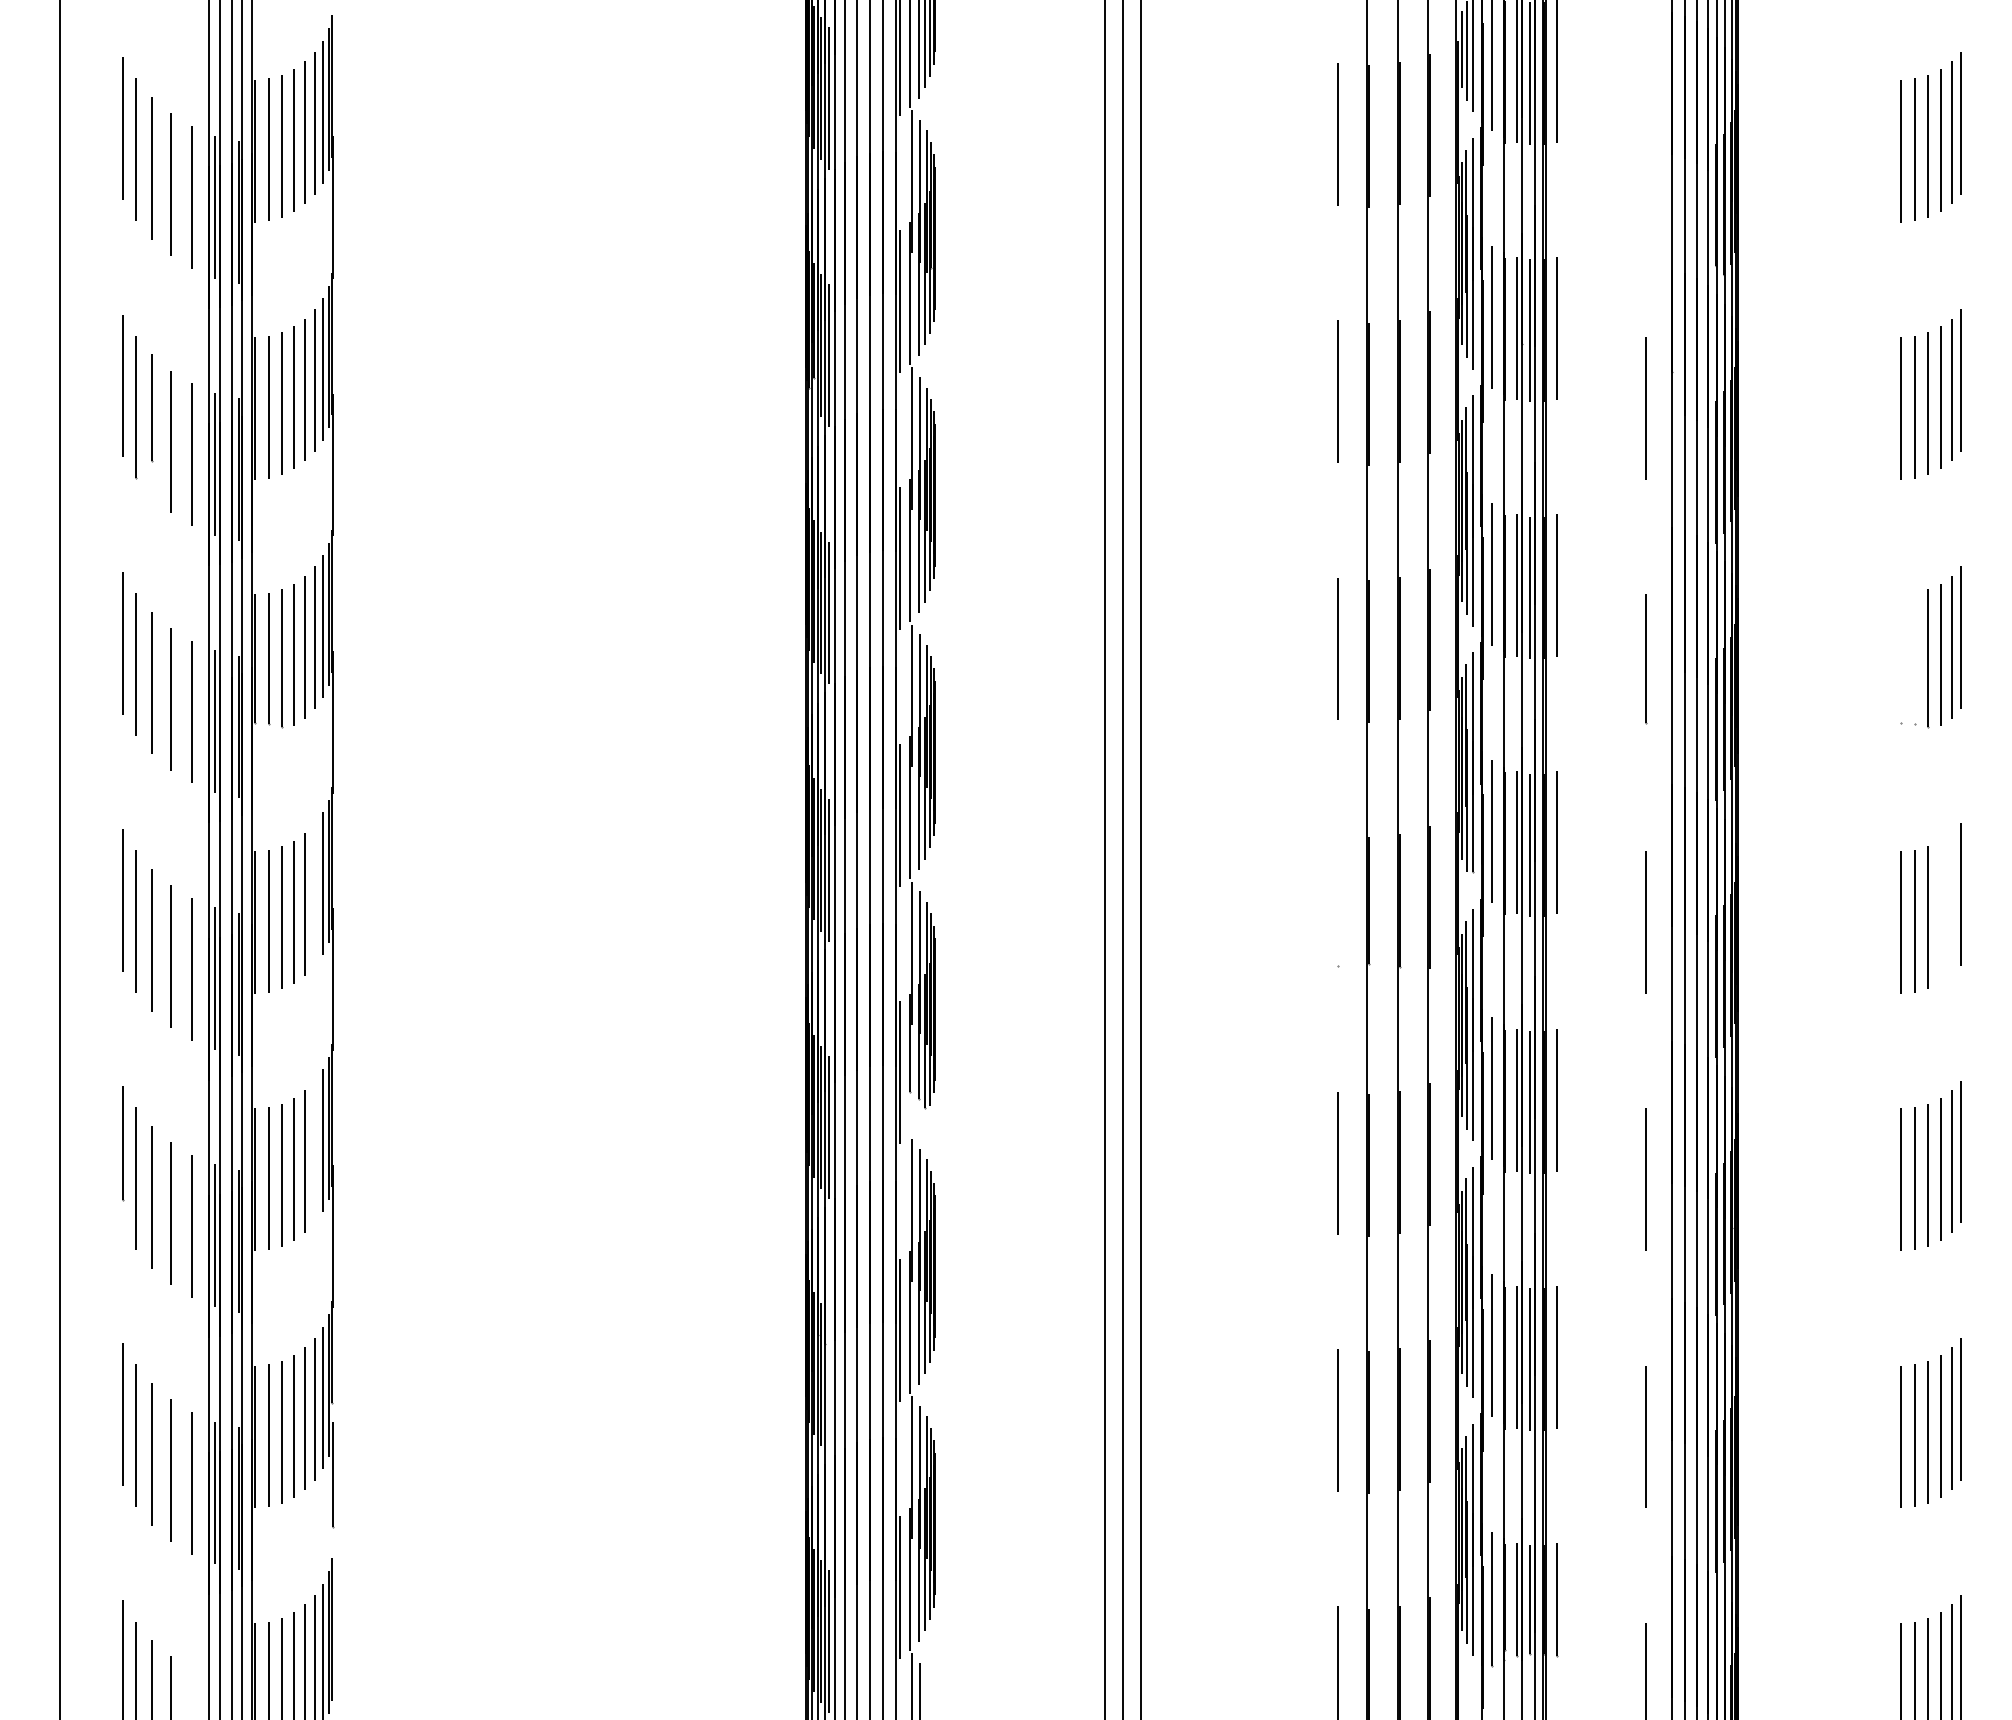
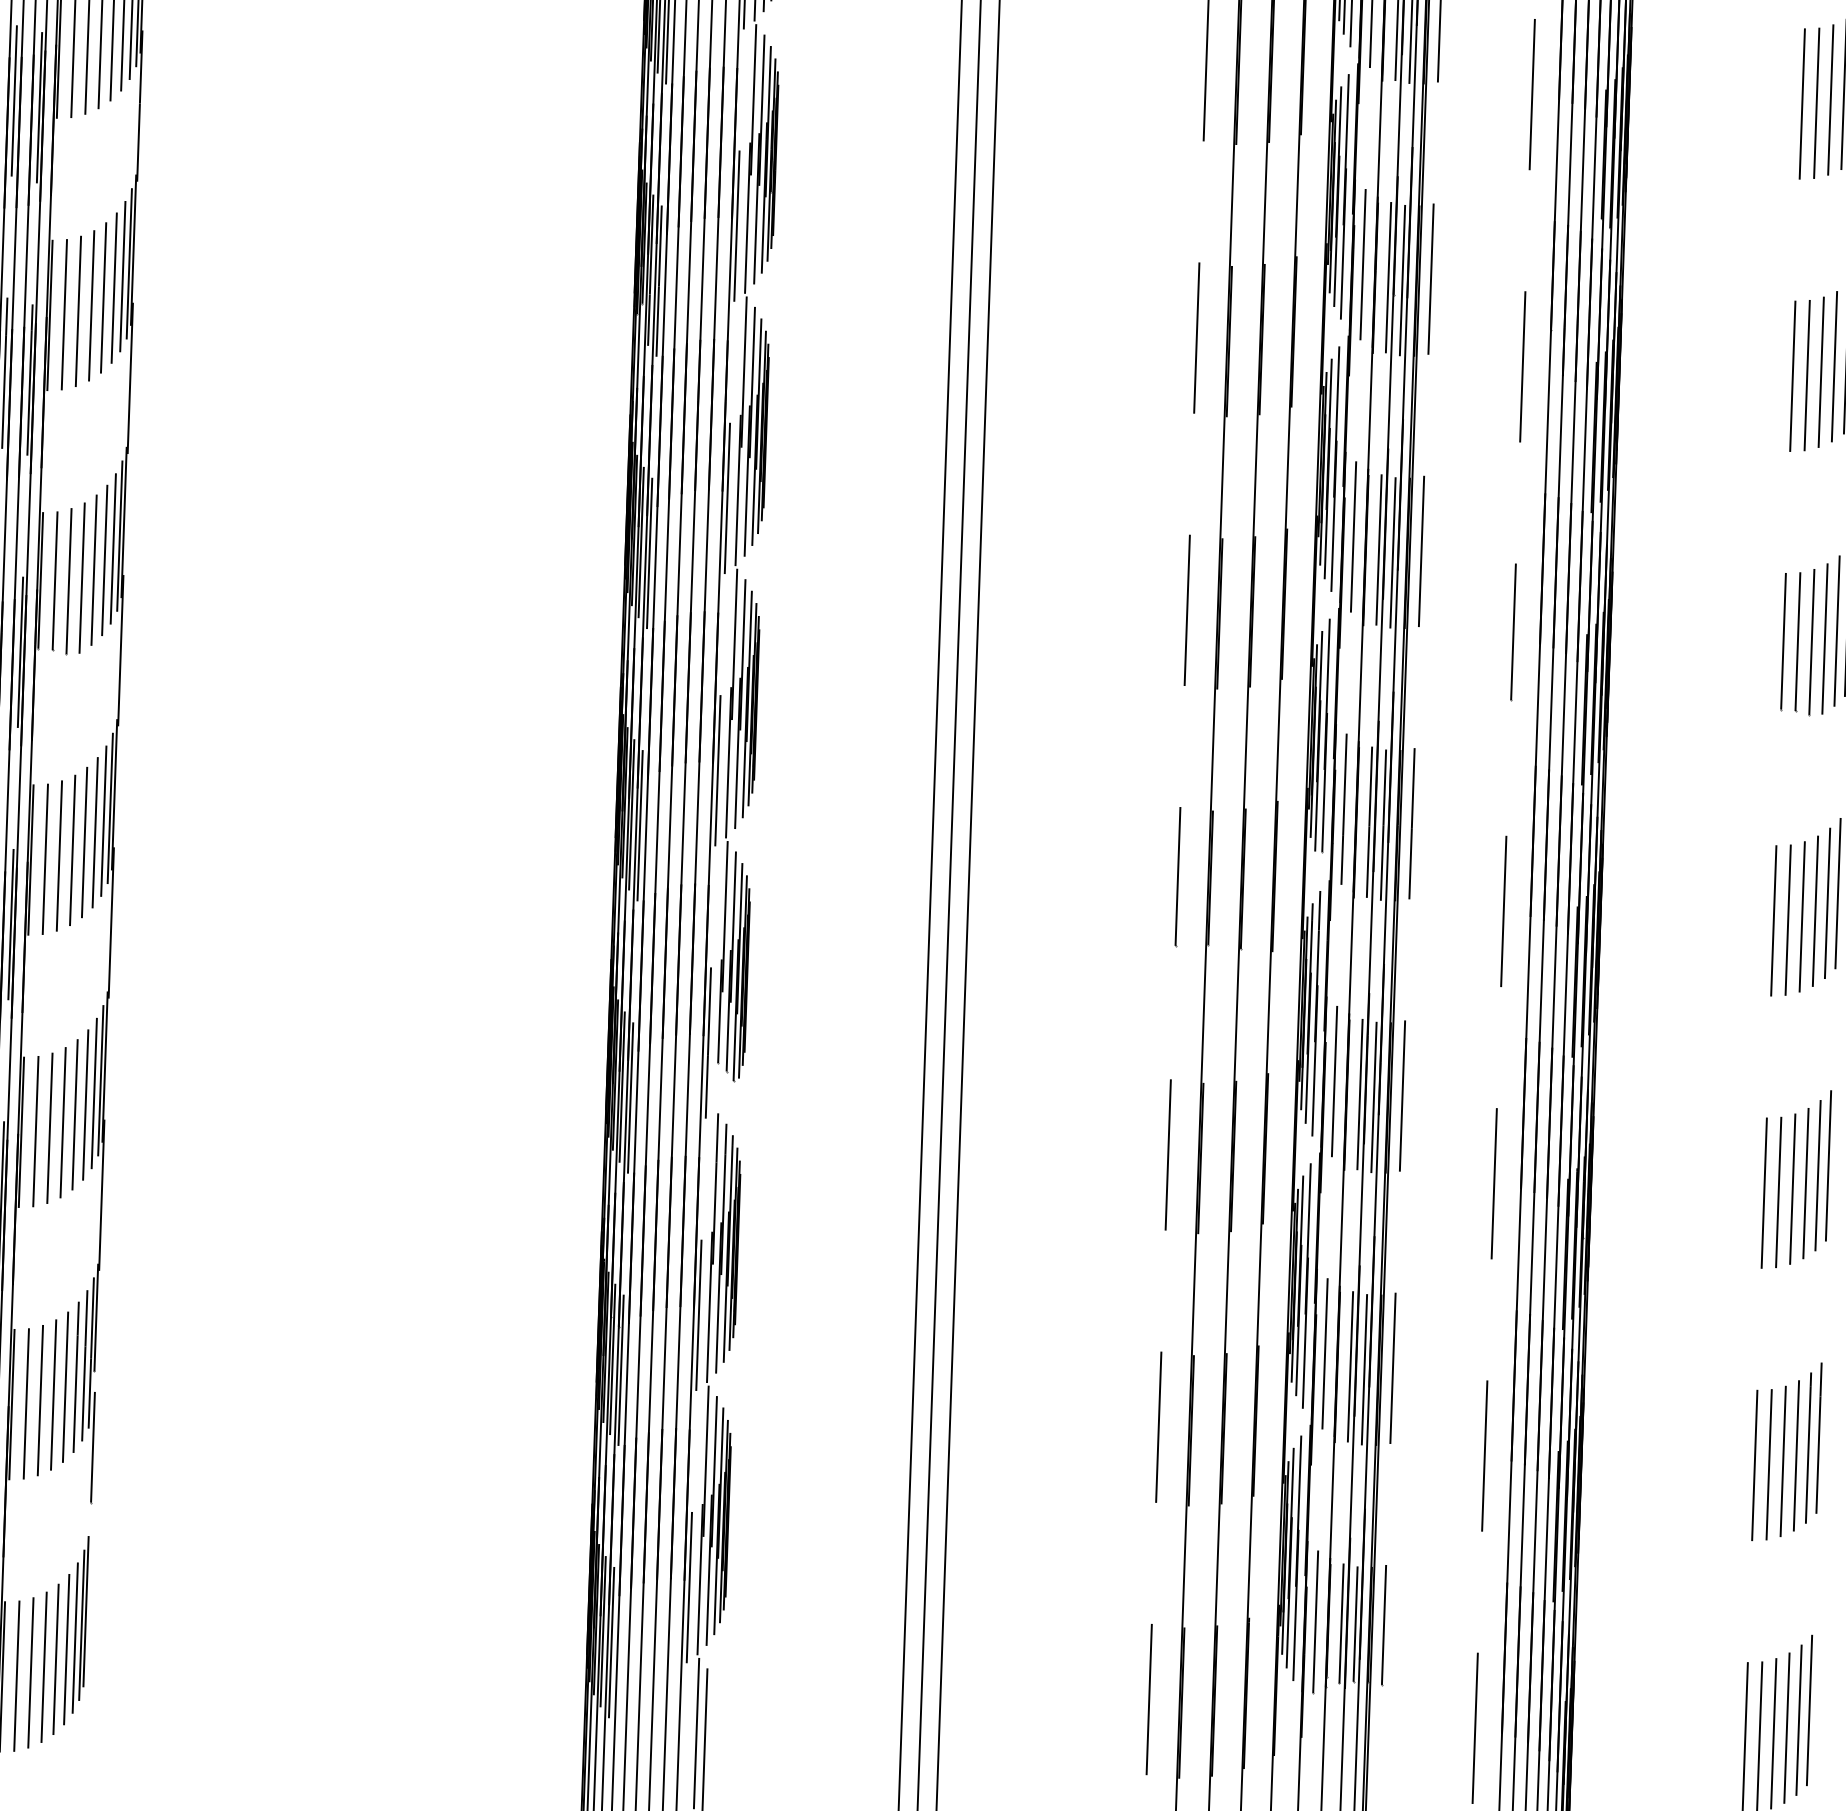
line: (1646, 150) -> (1532, 93), added
line: (1901, 658) -> (1783, 641), added
line: (1915, 658) -> (1798, 641), added
line: (315, 894) -> (95, 832), added
line: (1337, 899) -> (1177, 875), added
line: (1951, 903) -> (1827, 902), added
line: (1940, 912) -> (1815, 911), added
line: (315, 1151) -> (86, 1104), added
line: (828, 1384) -> (620, 1370), added

